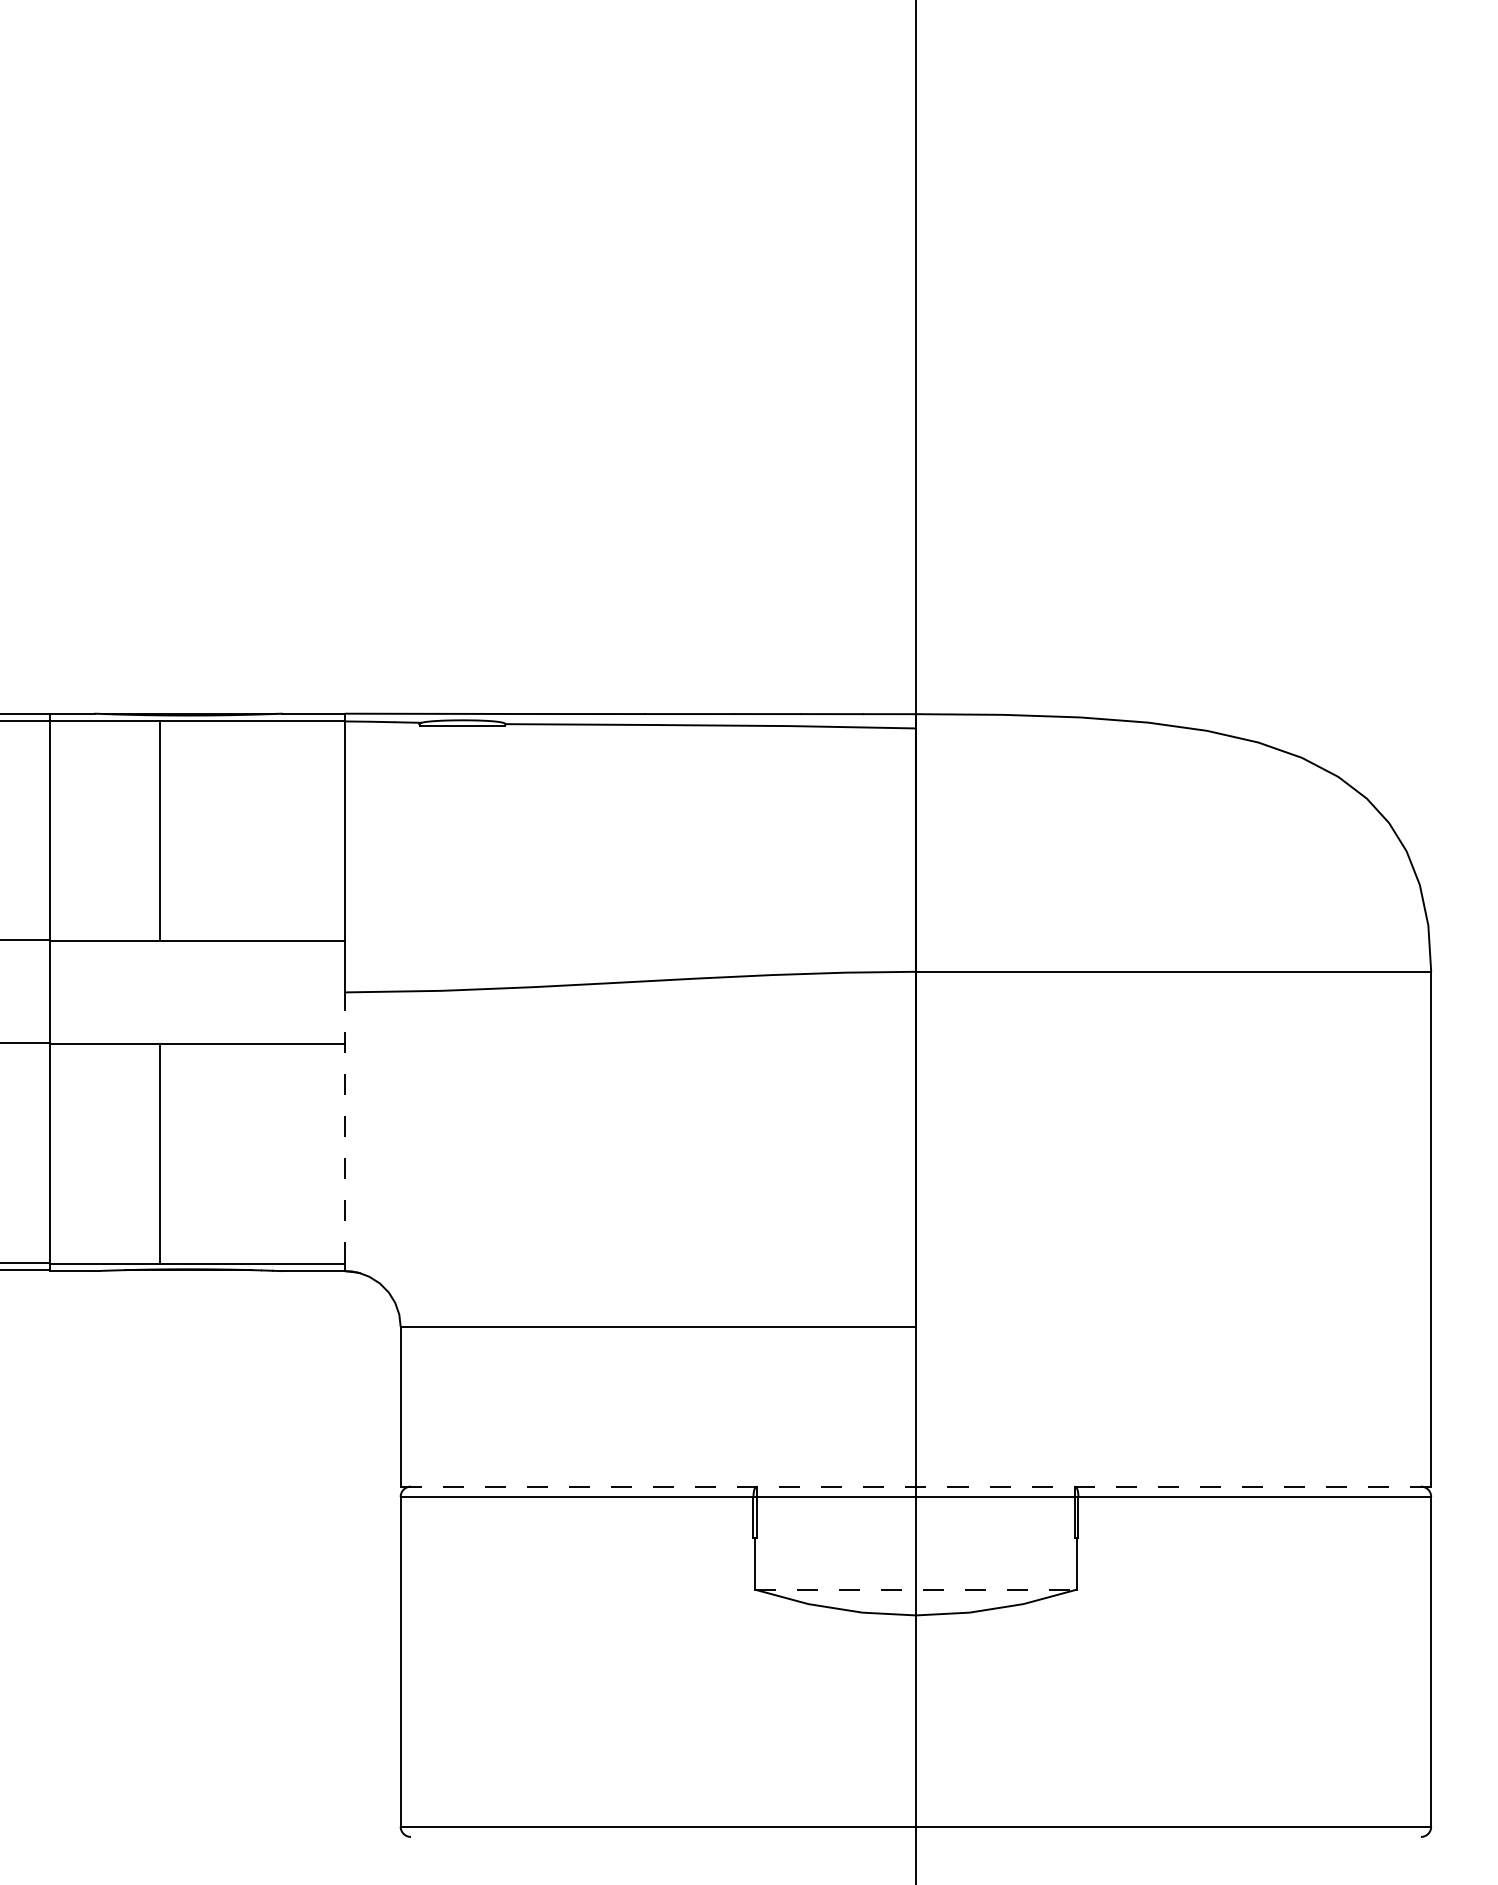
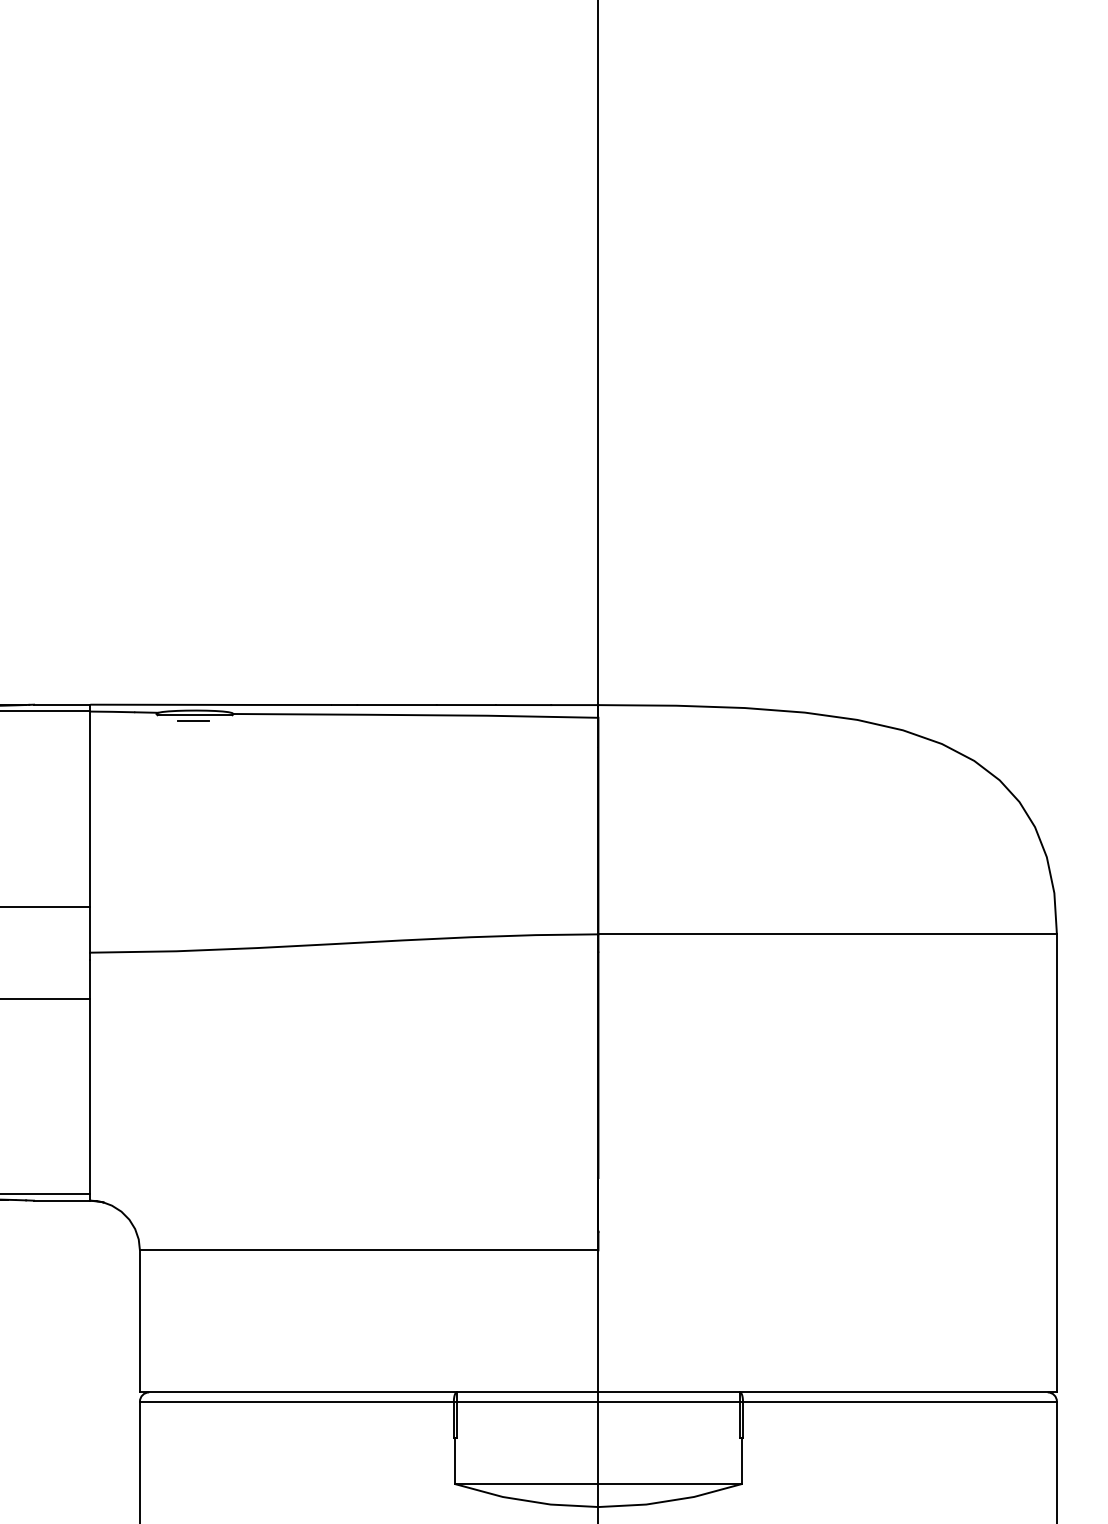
line: (460, 731) -> (193, 720), added
line: (344, 1131) -> (89, 1076), dashed -> solid
line: (916, 1486) -> (598, 1392), dashed -> solid
line: (915, 1589) -> (598, 1483), dashed -> solid

